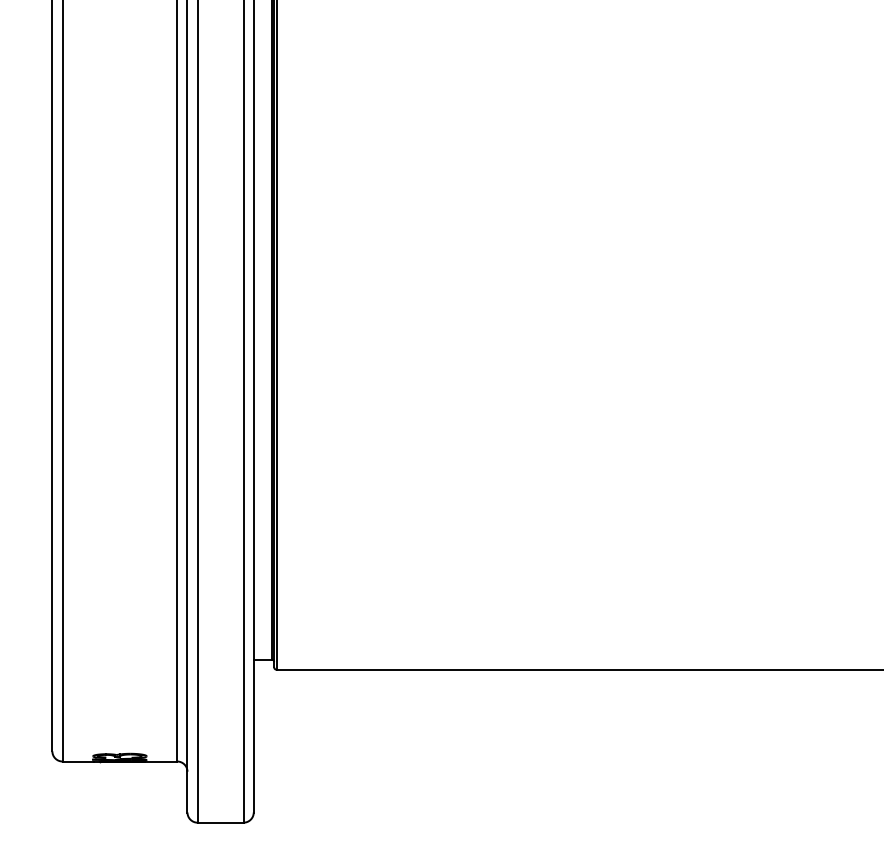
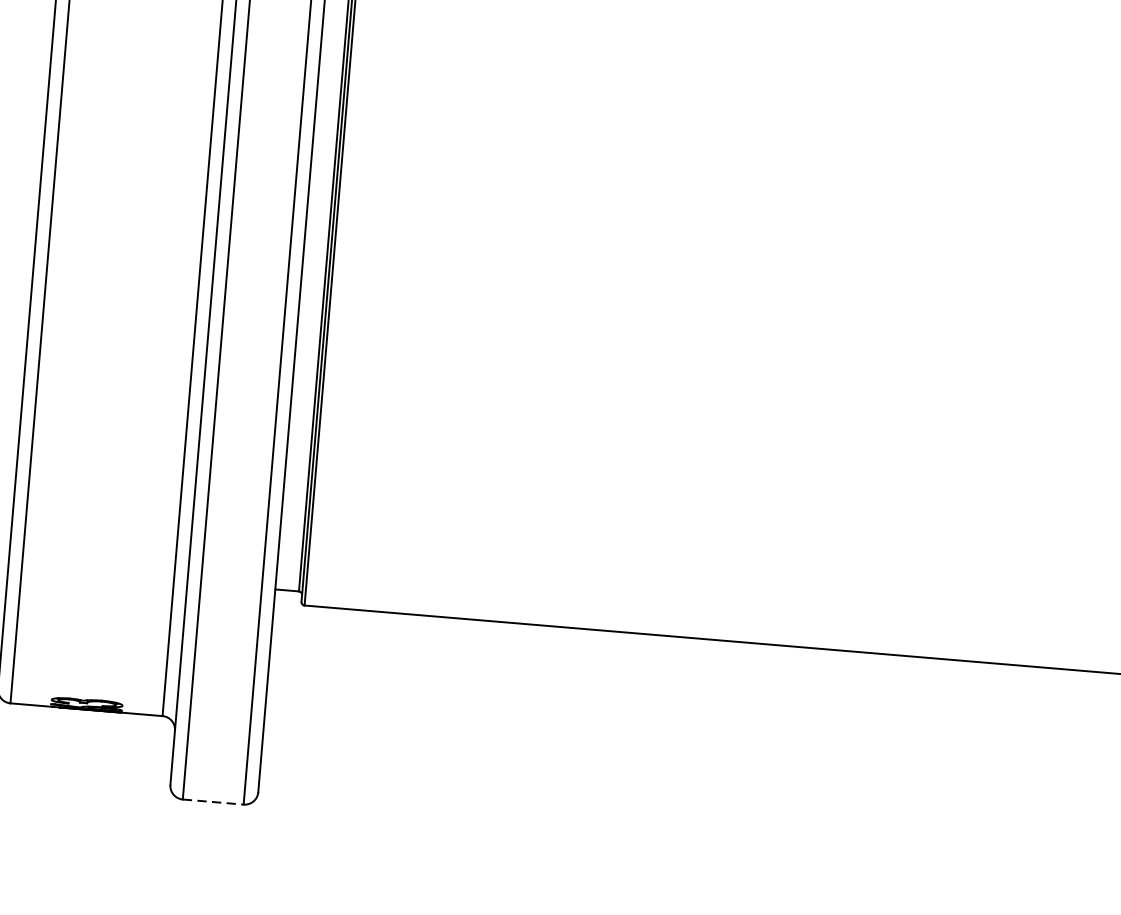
line: (220, 822) -> (213, 801), solid -> dashed

